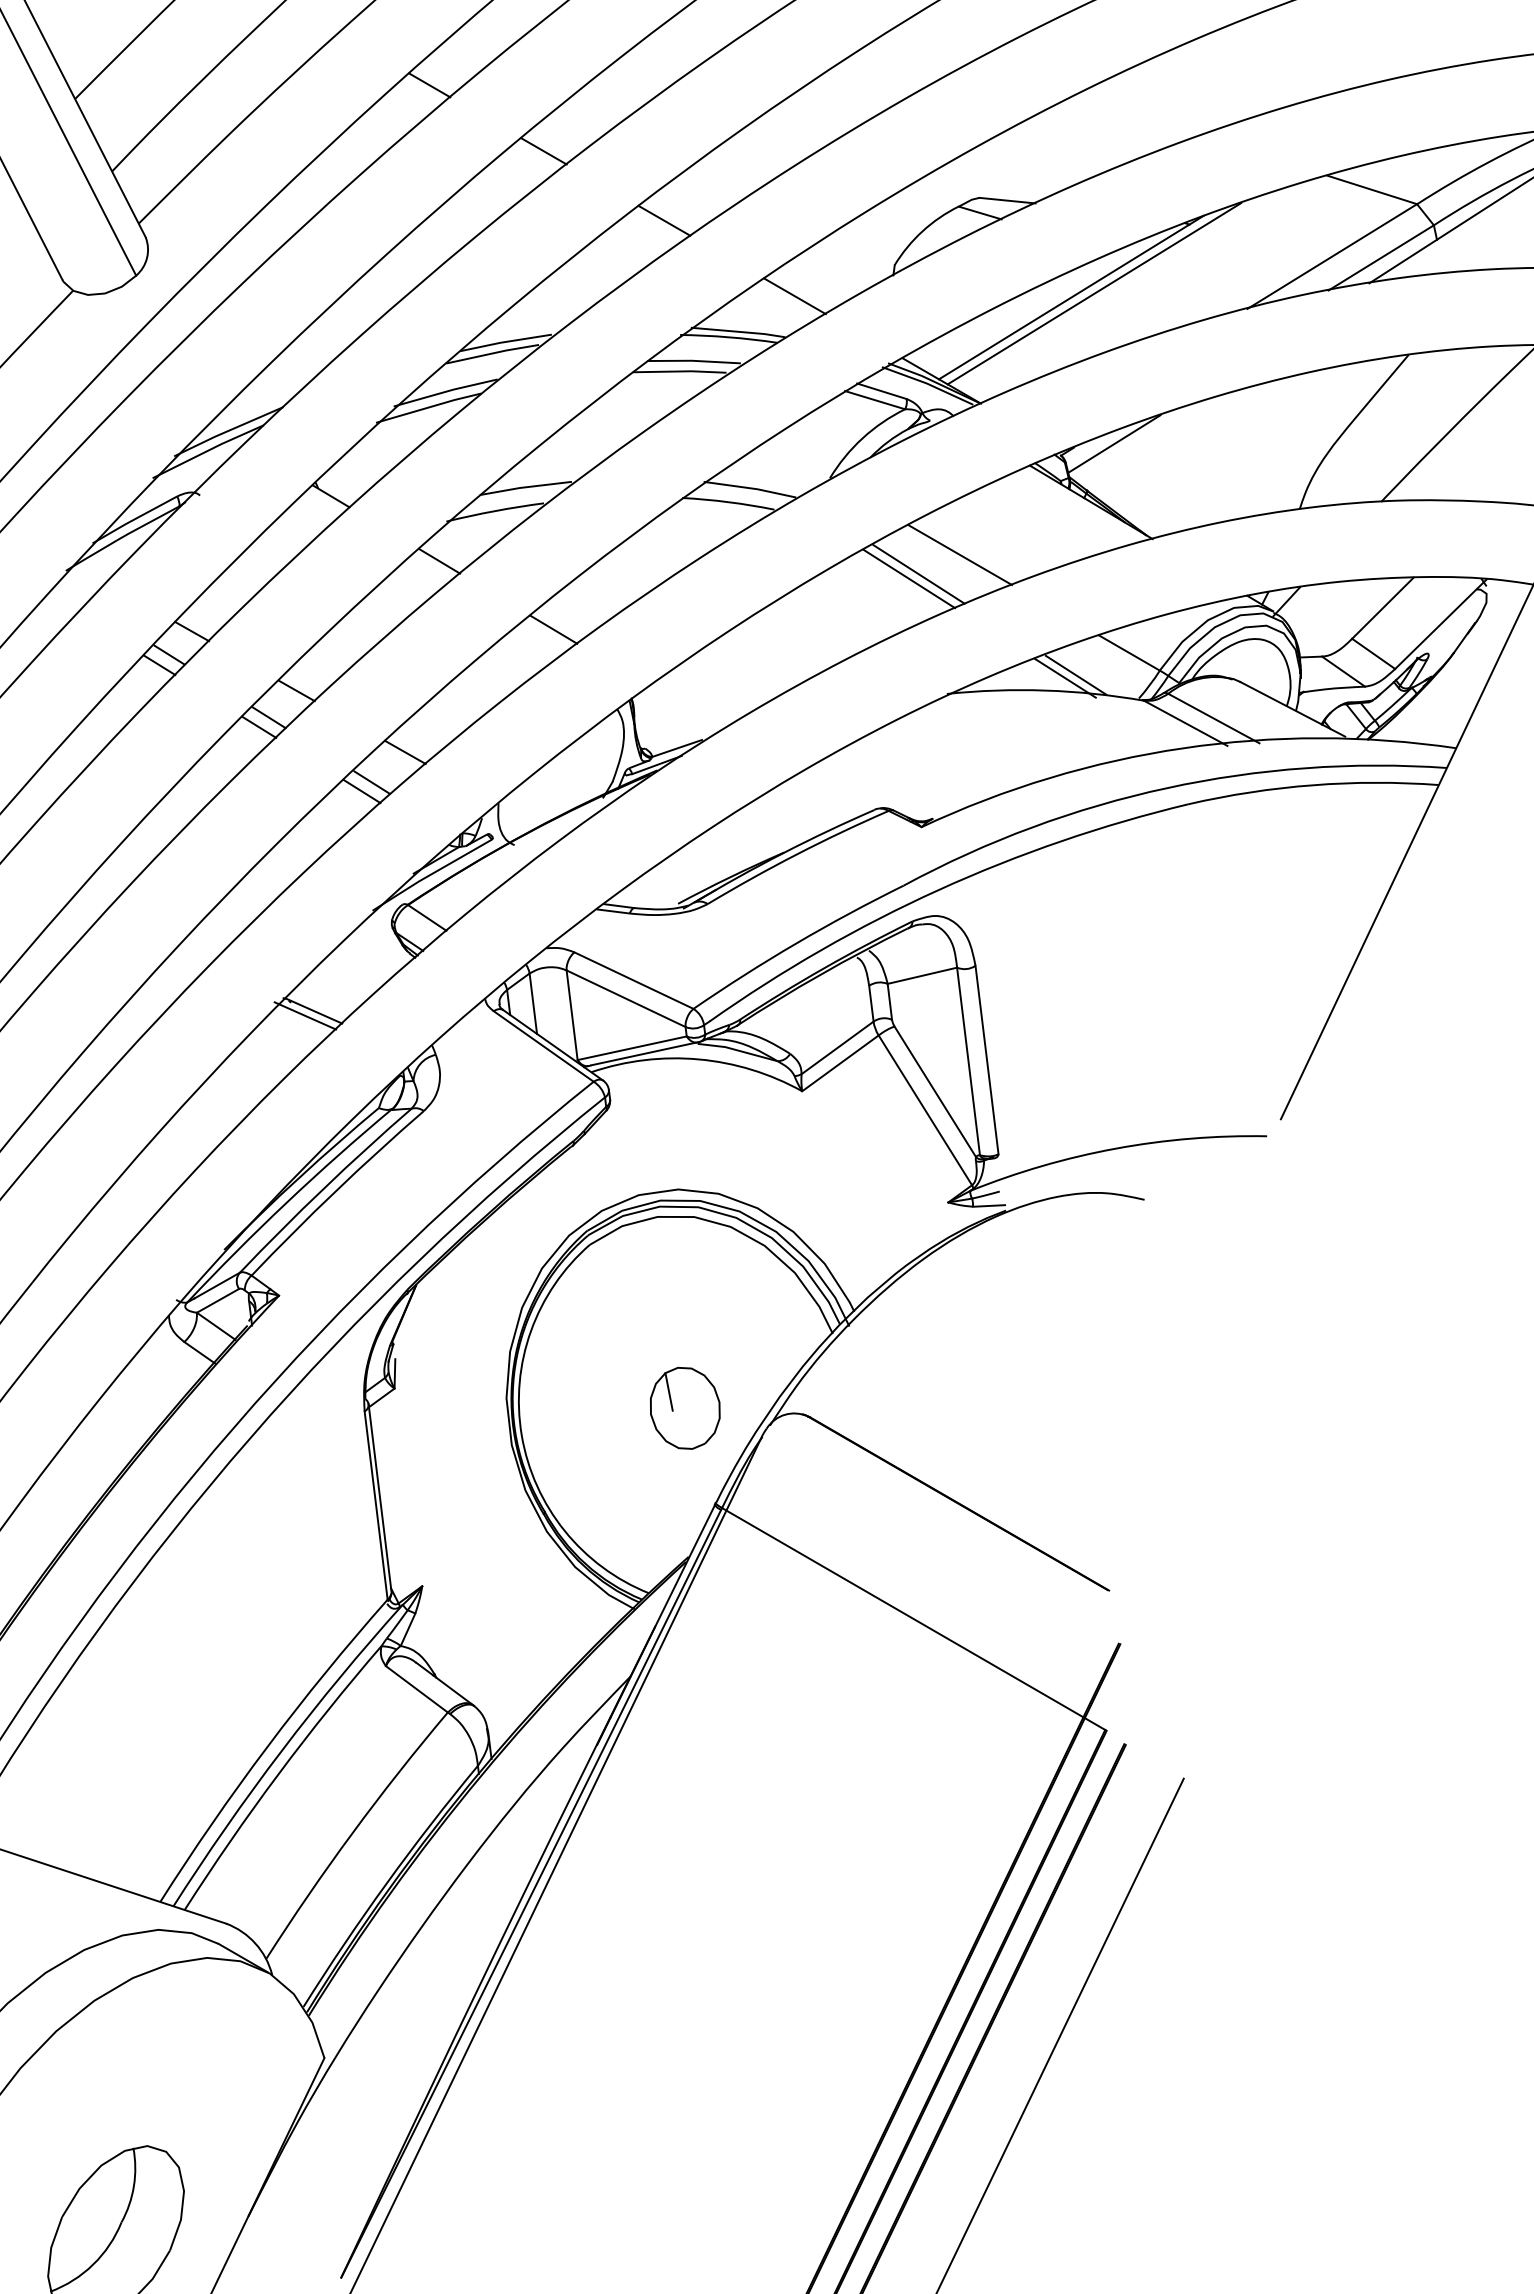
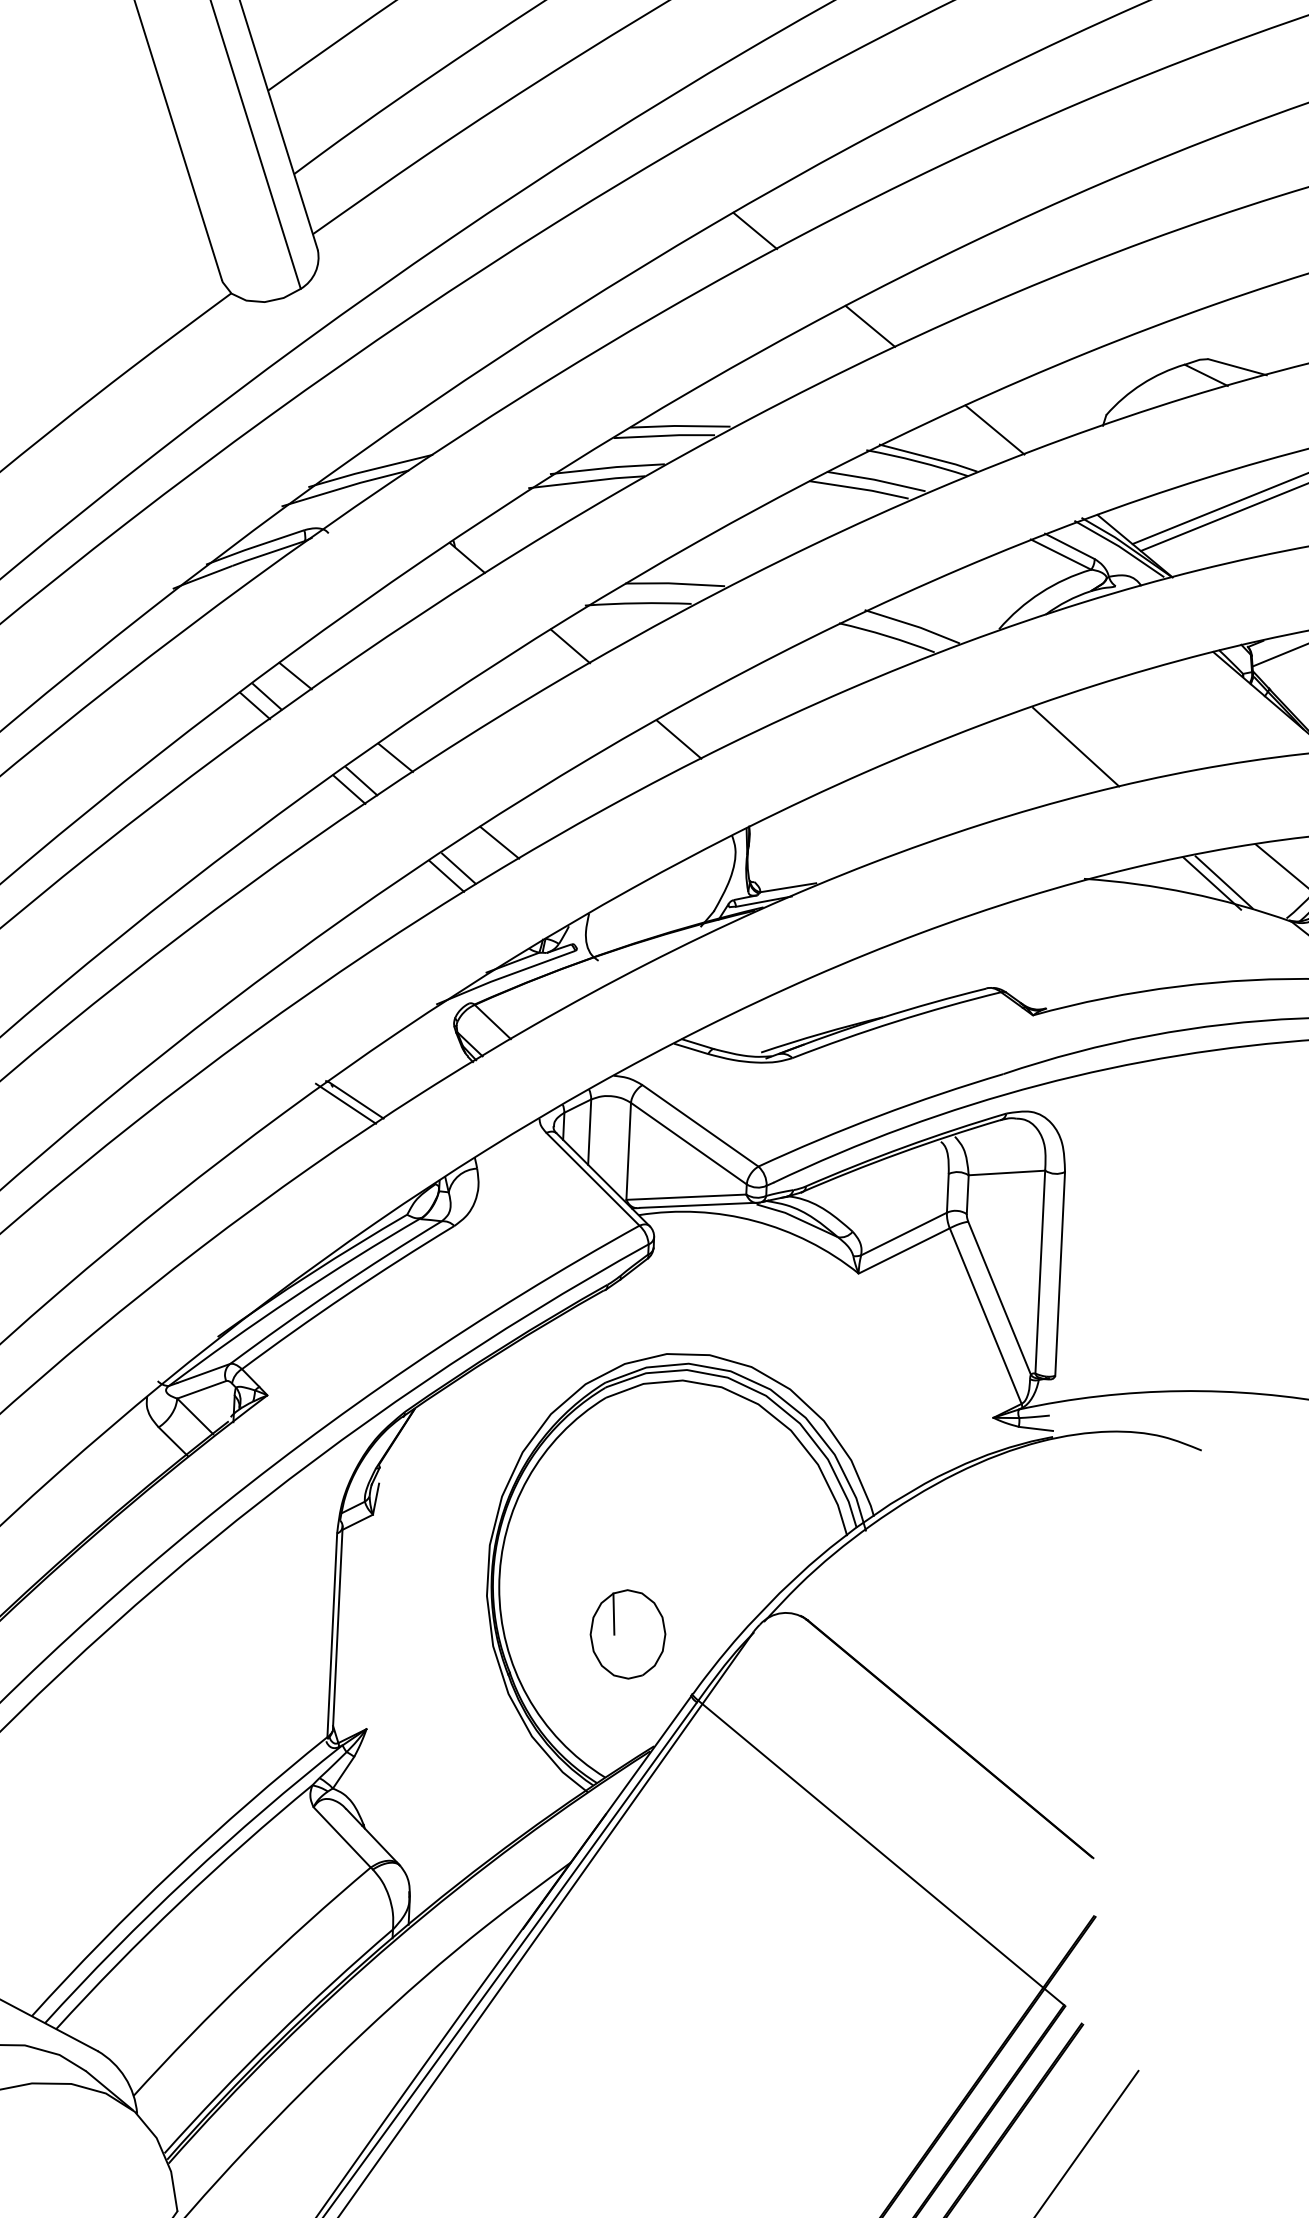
line: (429, 85) -> (645, 140), removed
line: (960, 555) -> (1123, 734), removed
line: (909, 578) -> (1065, 749), removed
part: (685, 1407) -> (628, 1633), moved

